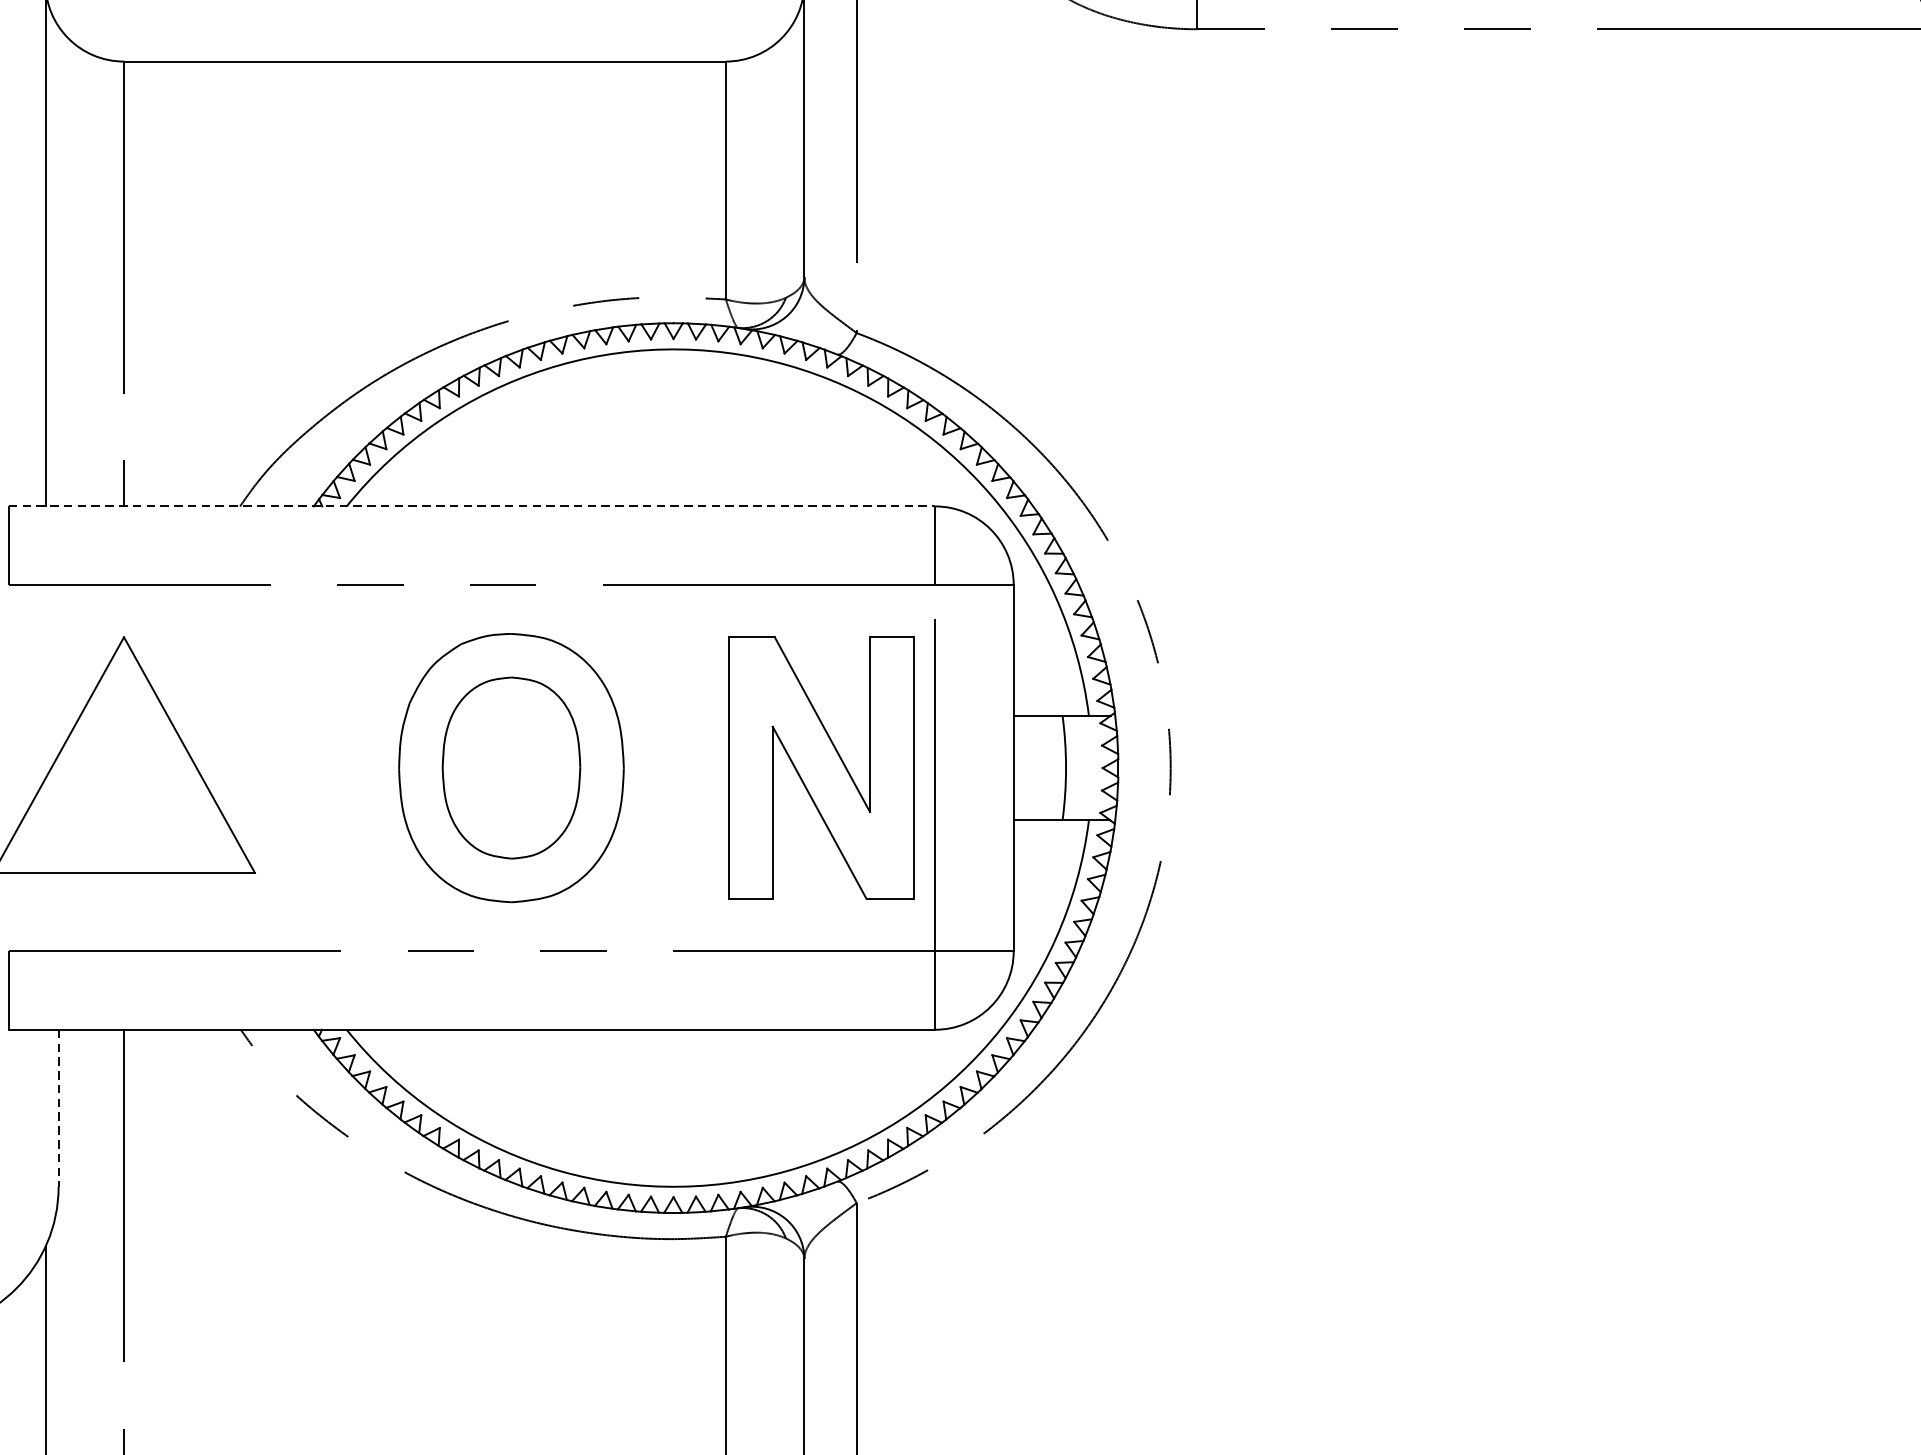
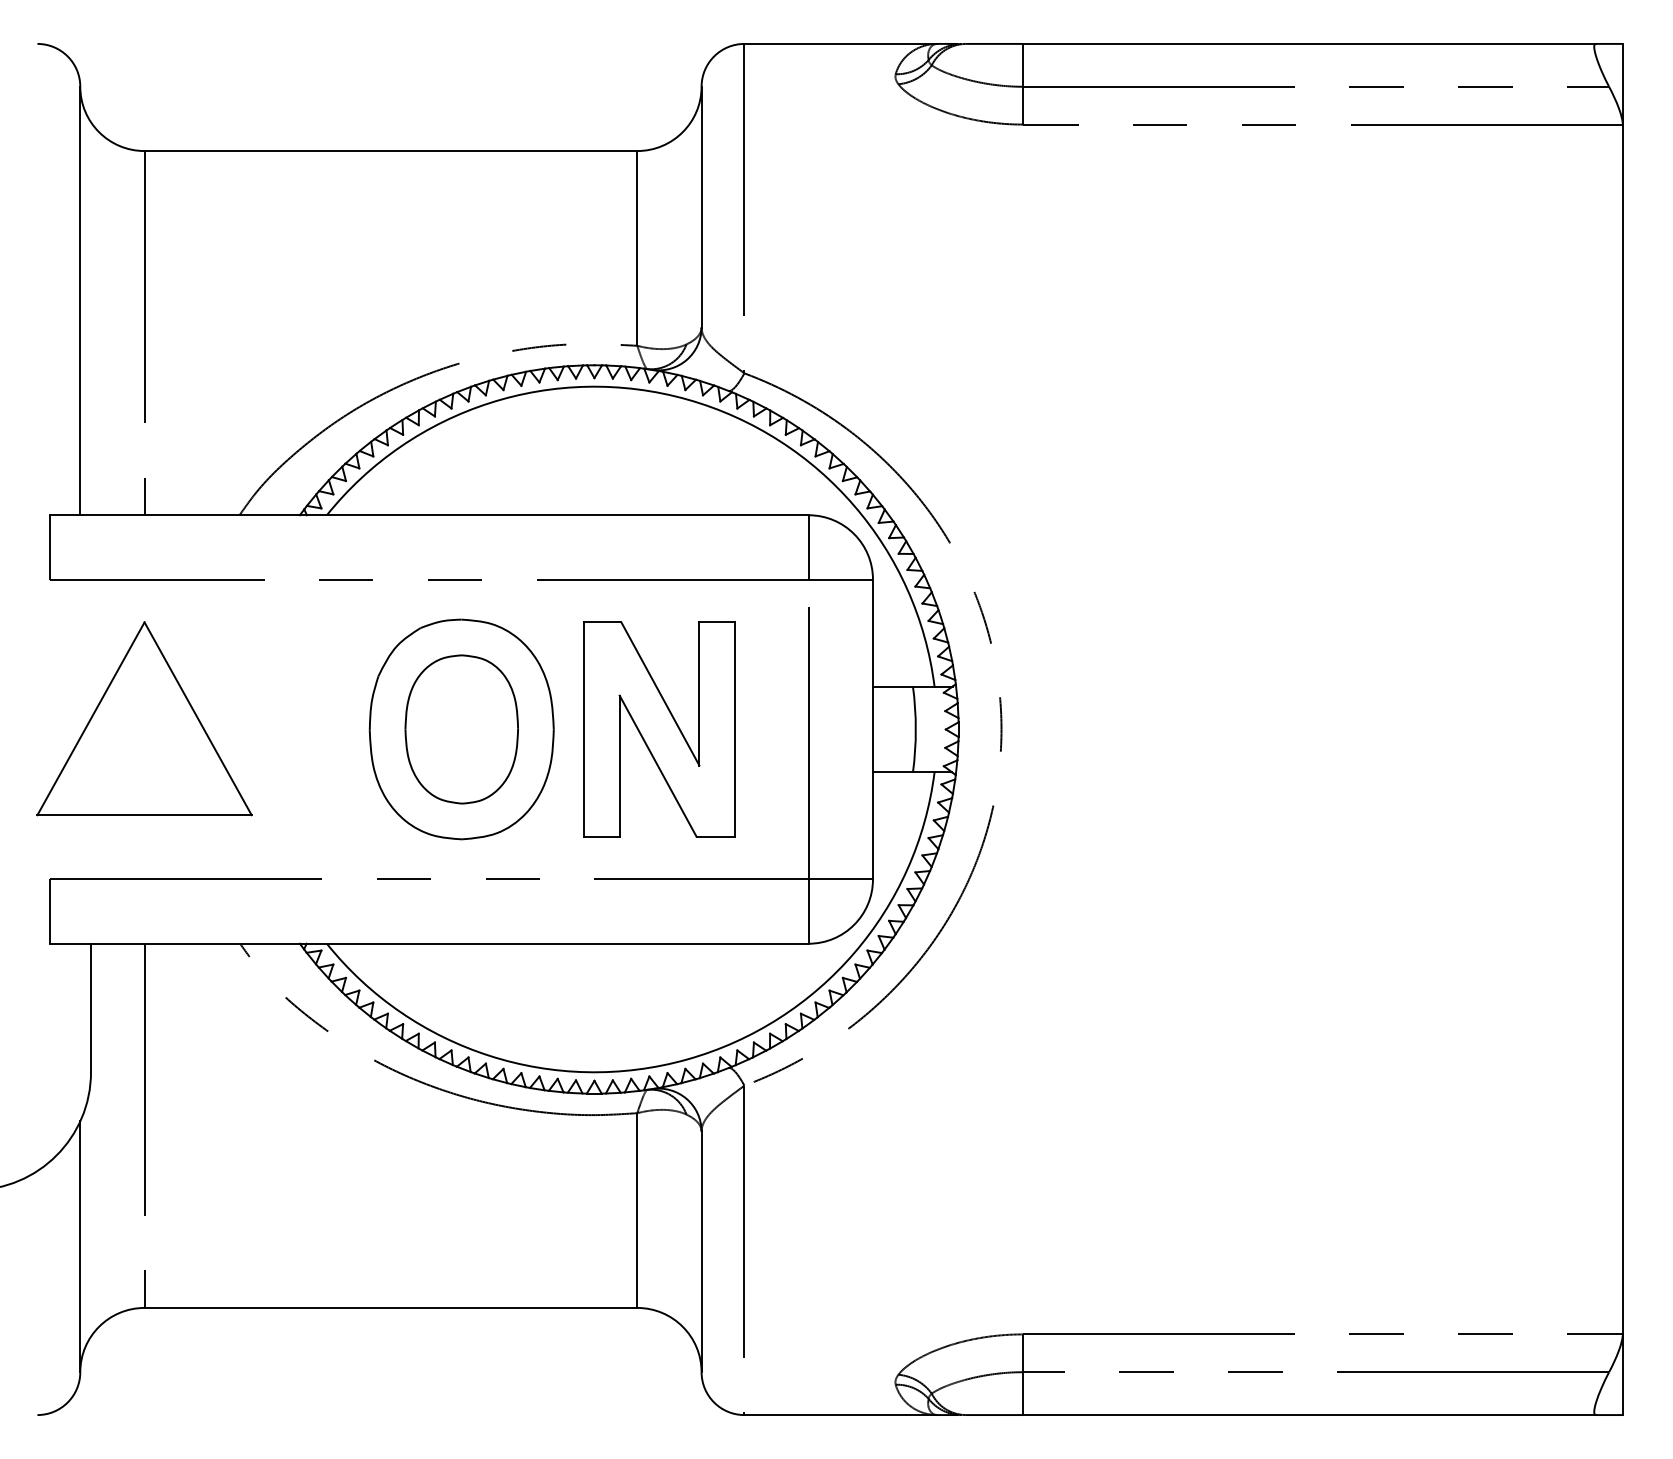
line: (472, 506) -> (429, 515), dashed -> solid
part: (821, 768) -> (659, 729), moved
line: (59, 1108) -> (91, 1008), dashed -> solid

